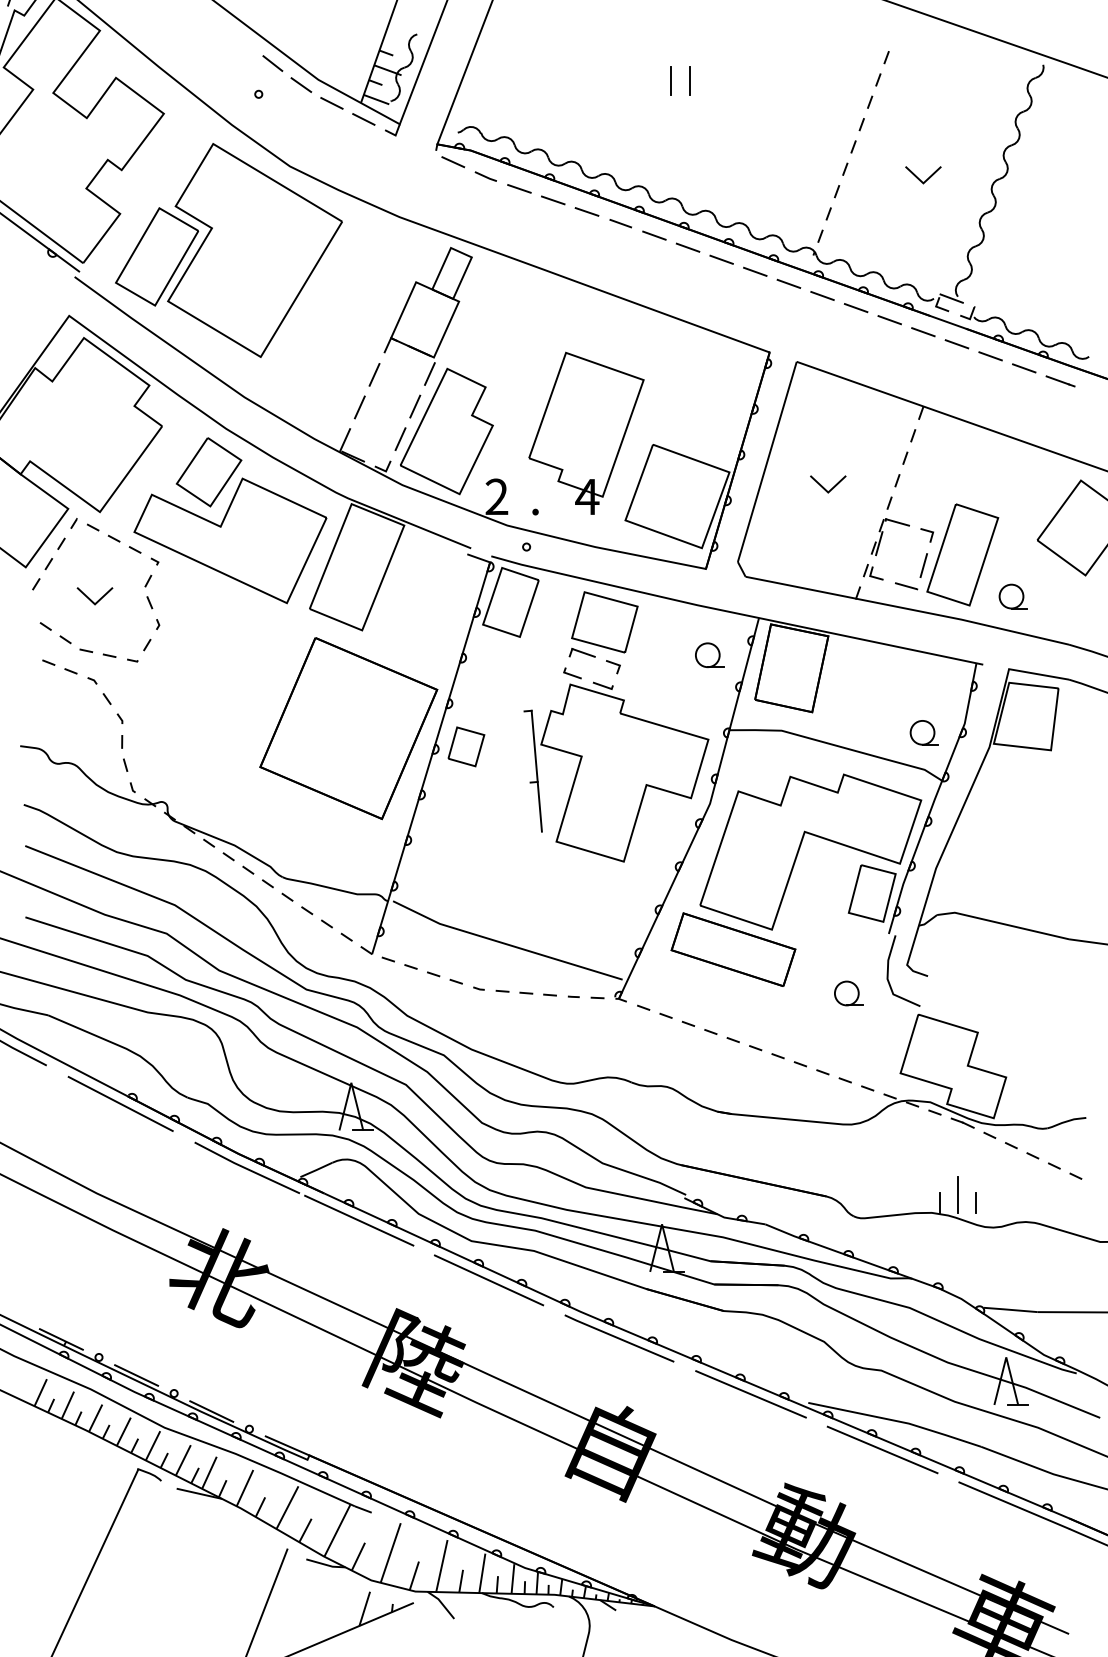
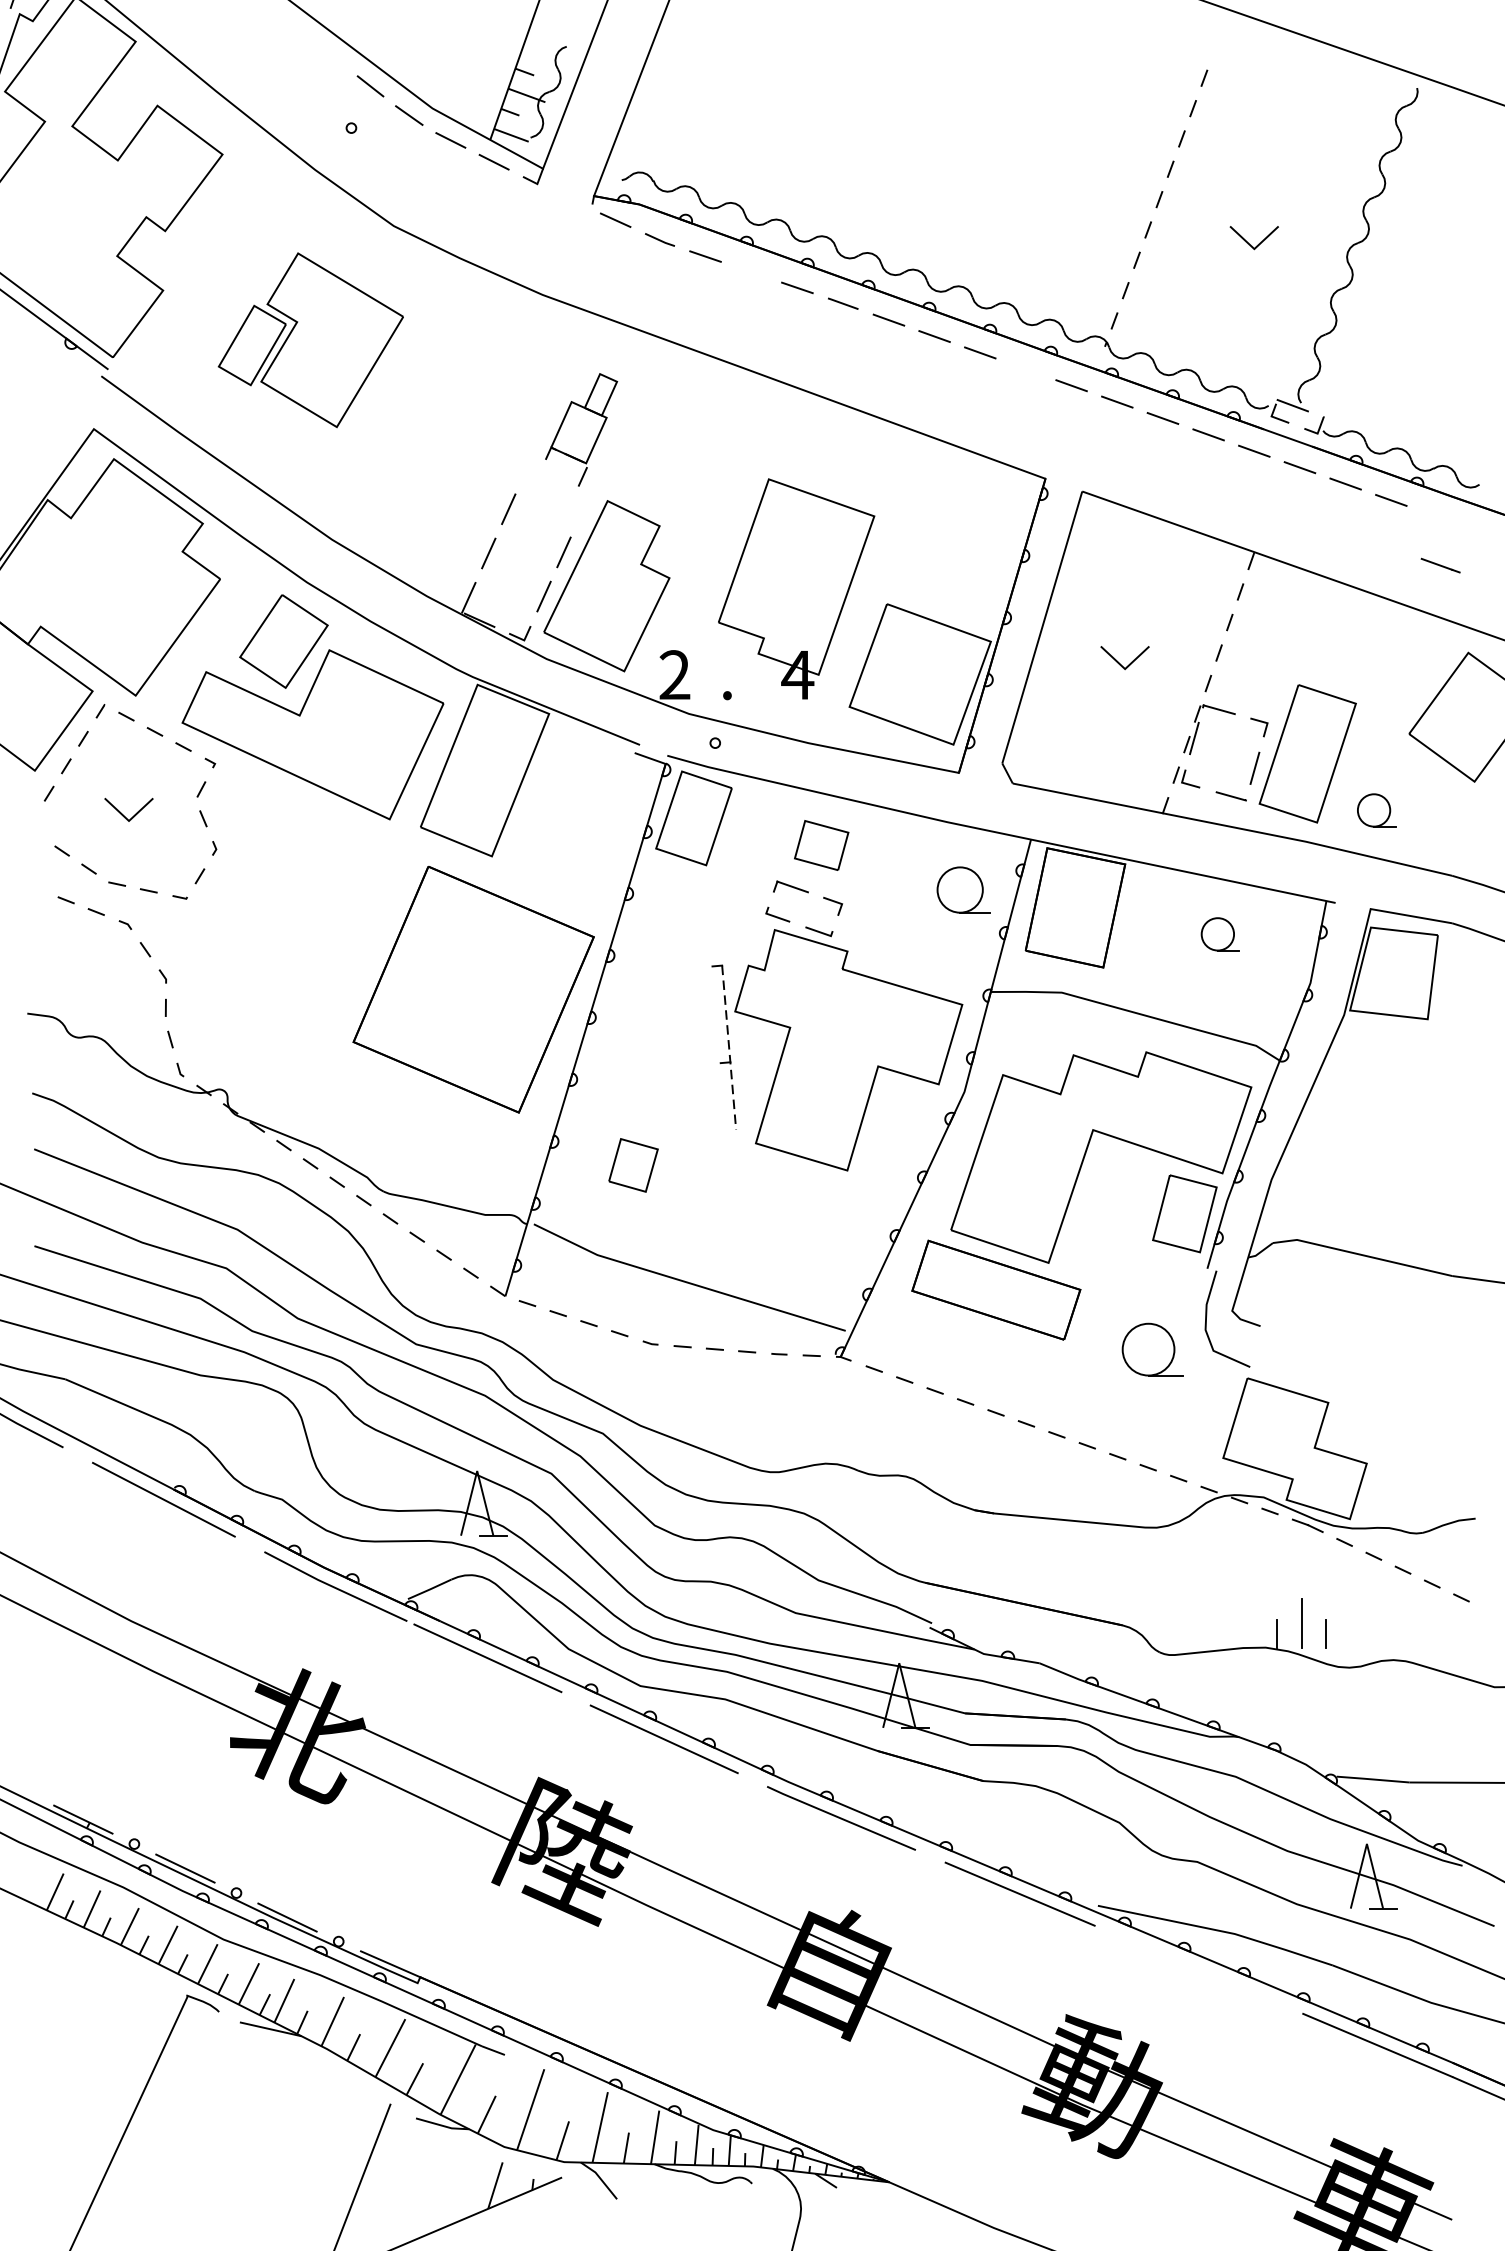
line: (670, 80) -> (910, 109), removed
line: (689, 80) -> (936, 109), removed
line: (553, 200) -> (751, 272), removed
part: (228, 250) -> (310, 340), size x0.6
line: (755, 271) -> (1026, 368), removed
part: (427, 316) -> (580, 429), size x0.6
line: (1060, 381) -> (1440, 565), moved
part: (604, 622) -> (821, 845), size x0.6
part: (709, 655) -> (963, 890), size x1.4
part: (923, 732) -> (1219, 933), moved
part: (466, 746) -> (633, 1164), moved
line: (536, 771) -> (728, 1048), solid -> dashed
part: (848, 993) -> (1152, 1349), size x1.6
line: (882, 1449) -> (1198, 1969), removed

